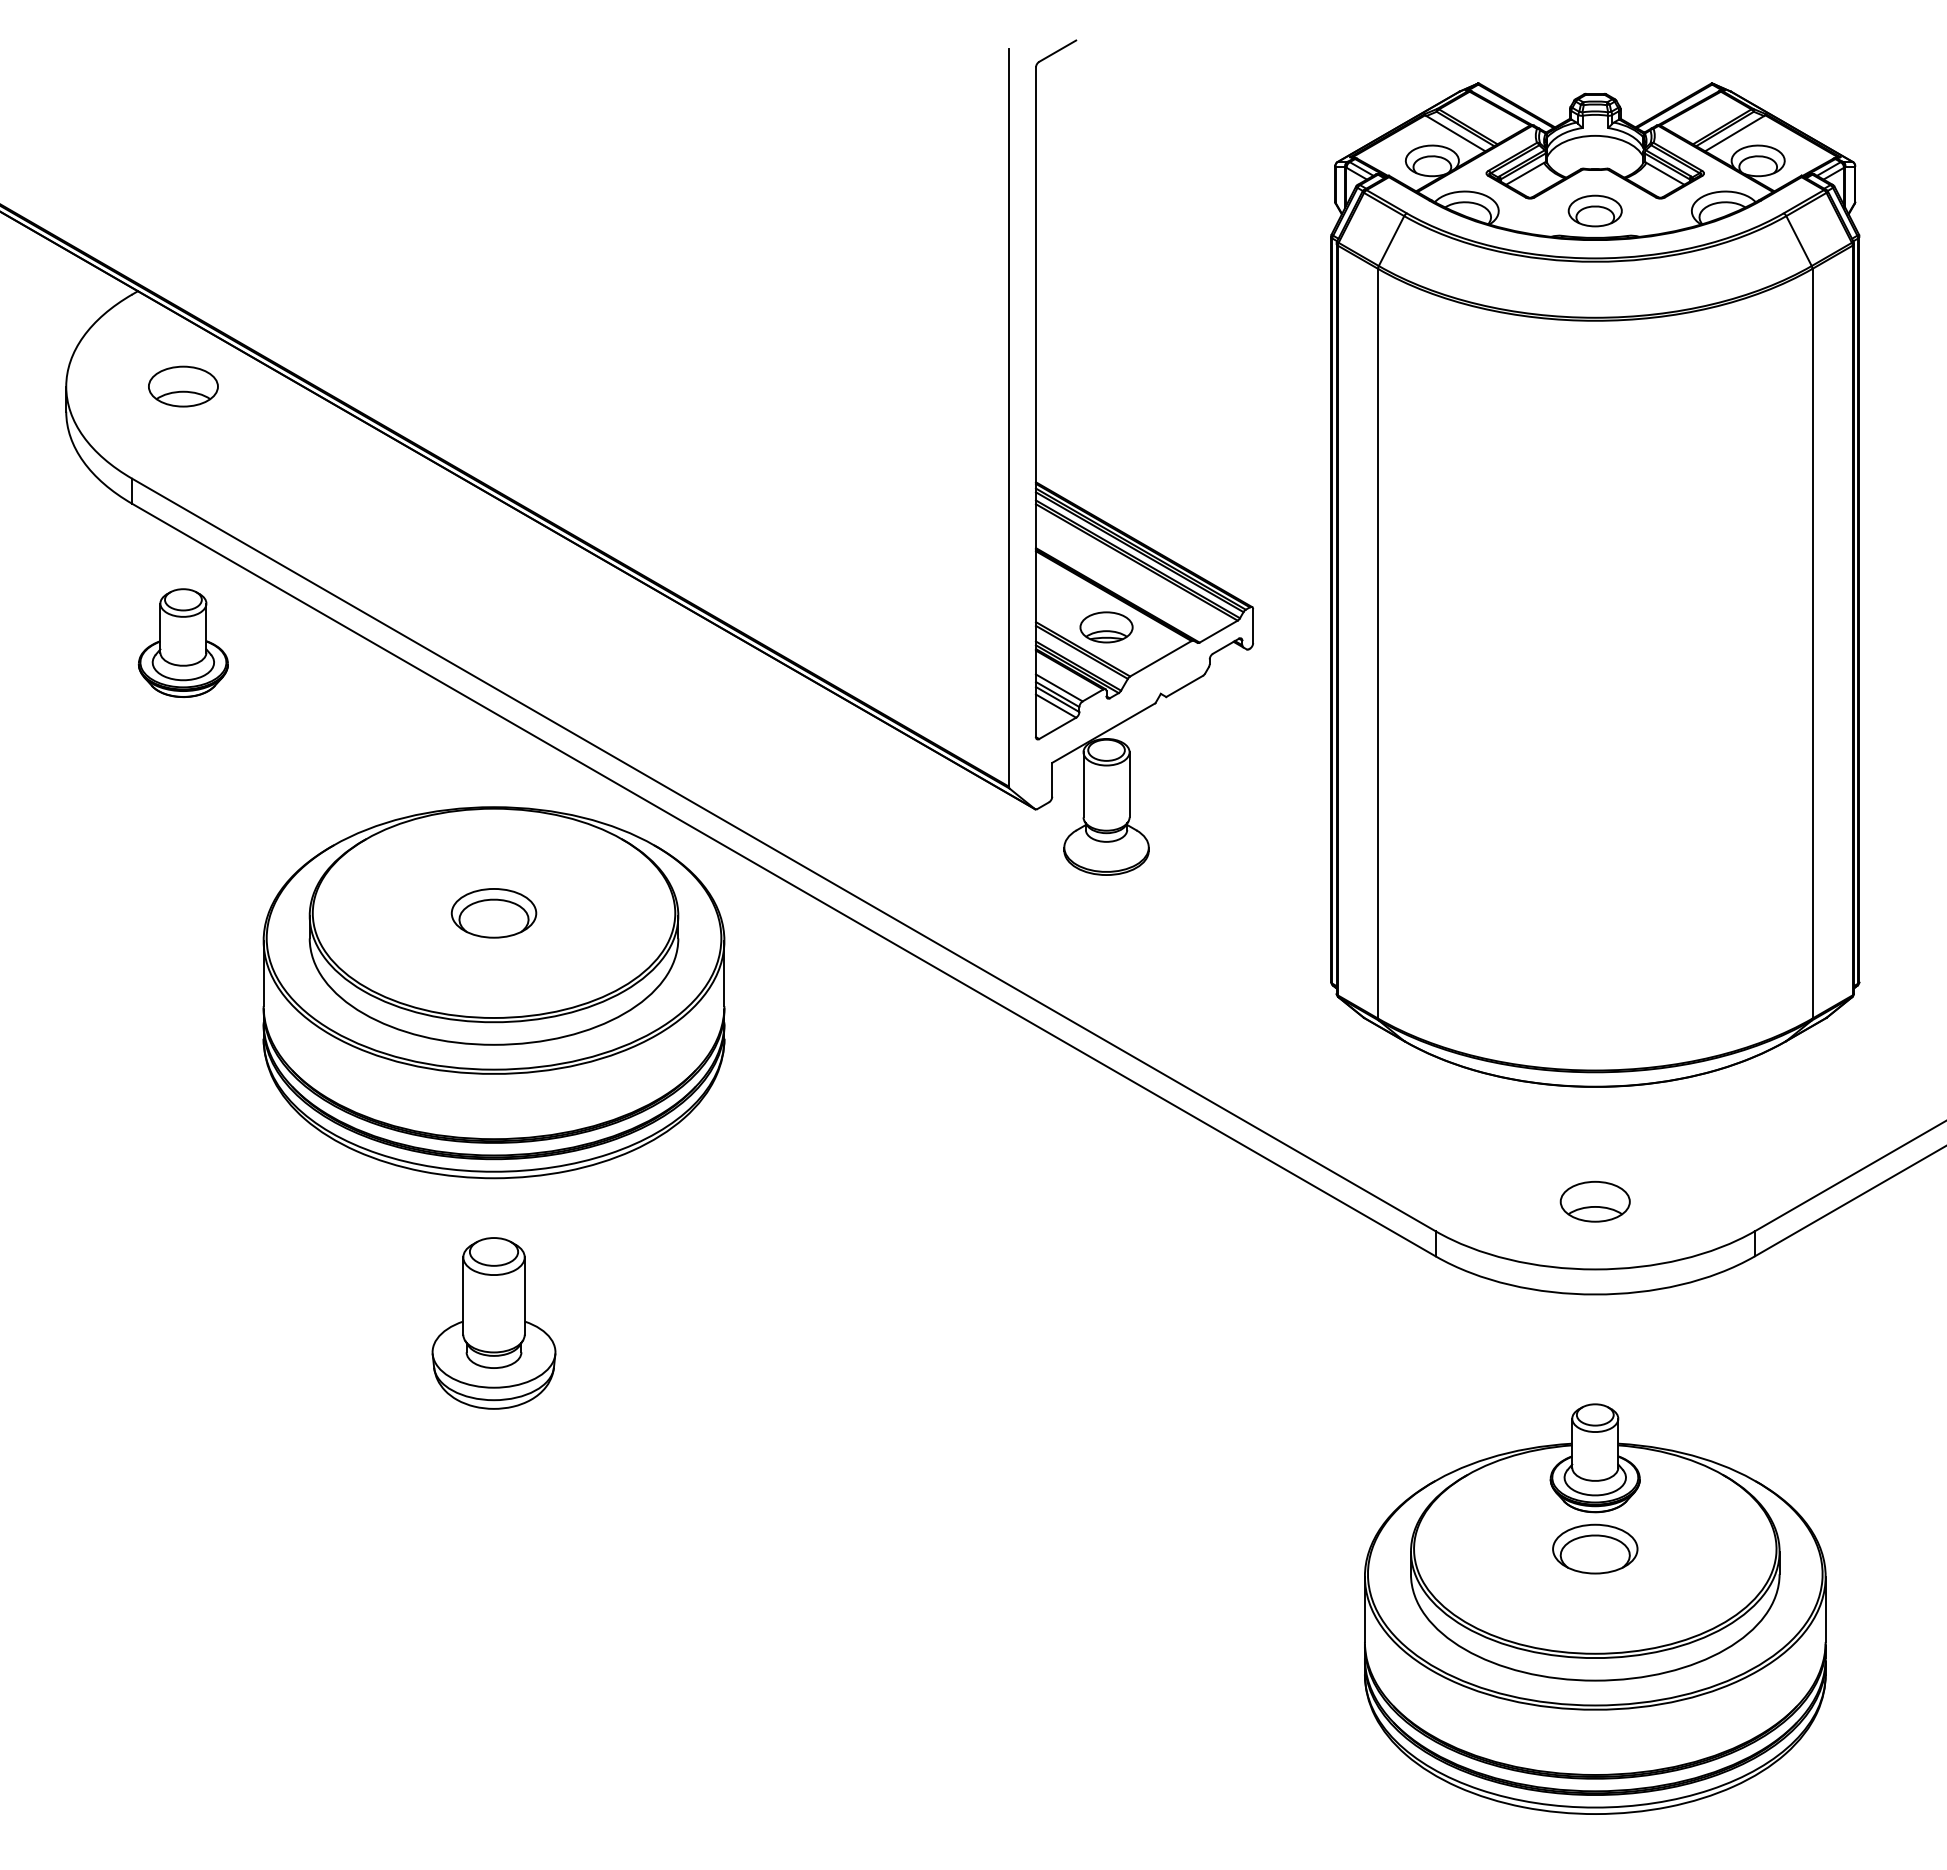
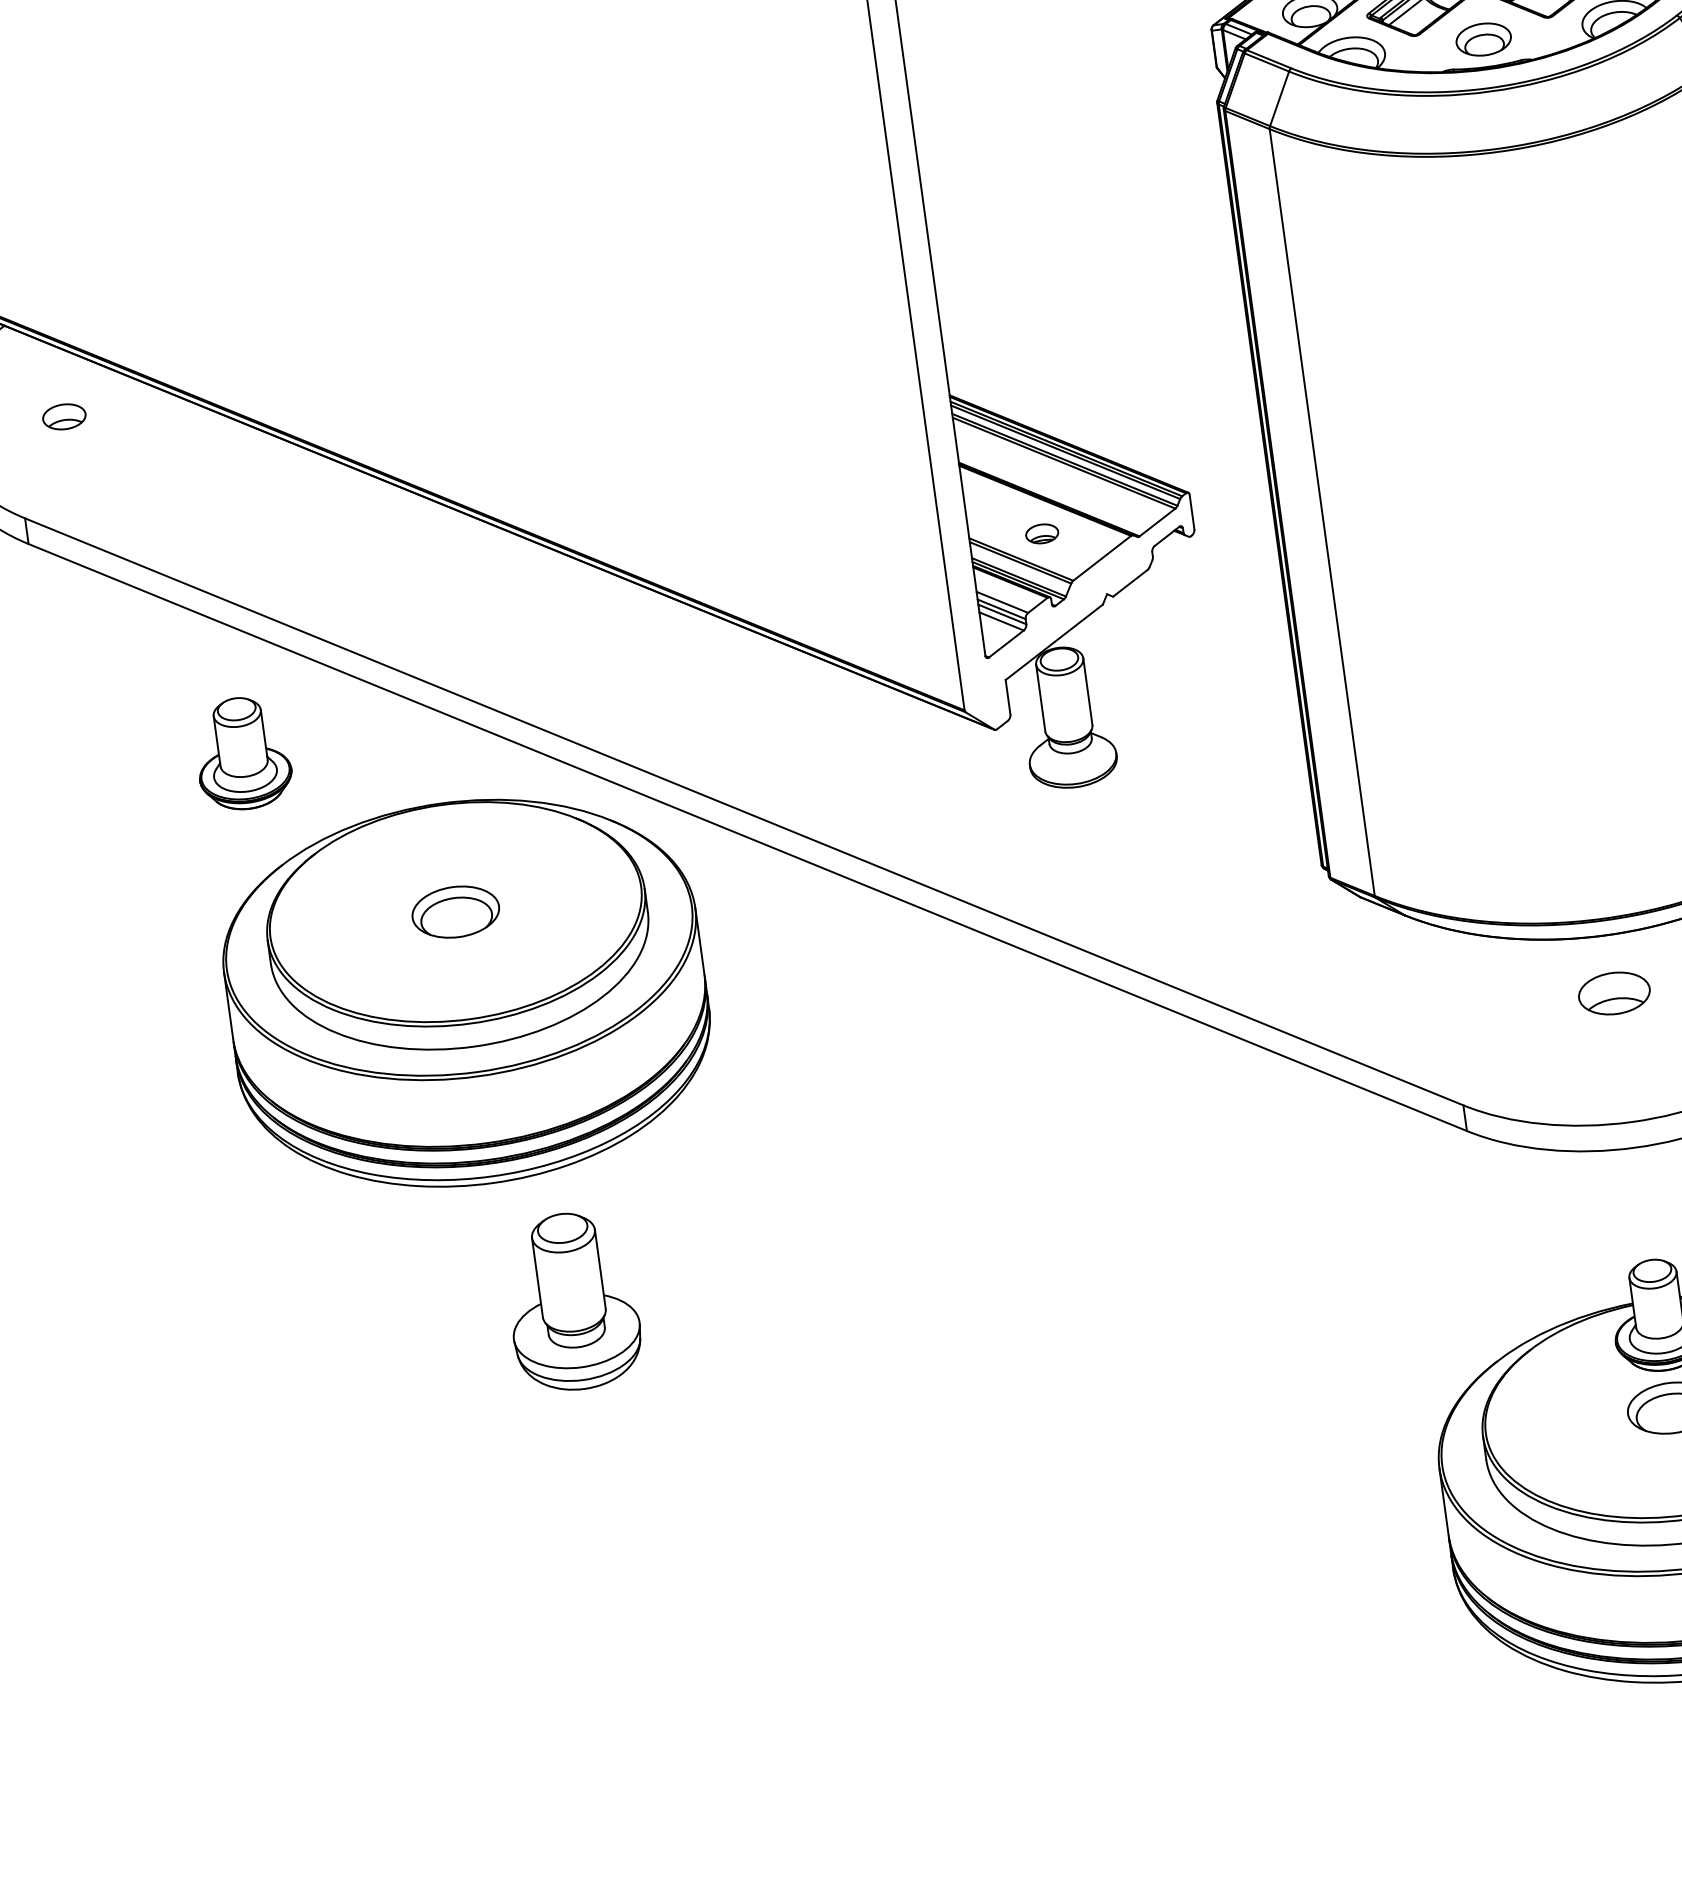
part: (183, 386) -> (64, 416), size x0.6
part: (1106, 627) -> (1042, 533), size x0.6
part: (182, 642) -> (241, 753), moved
part: (1594, 1201) -> (1613, 993), moved
part: (493, 1323) -> (572, 1301), moved

